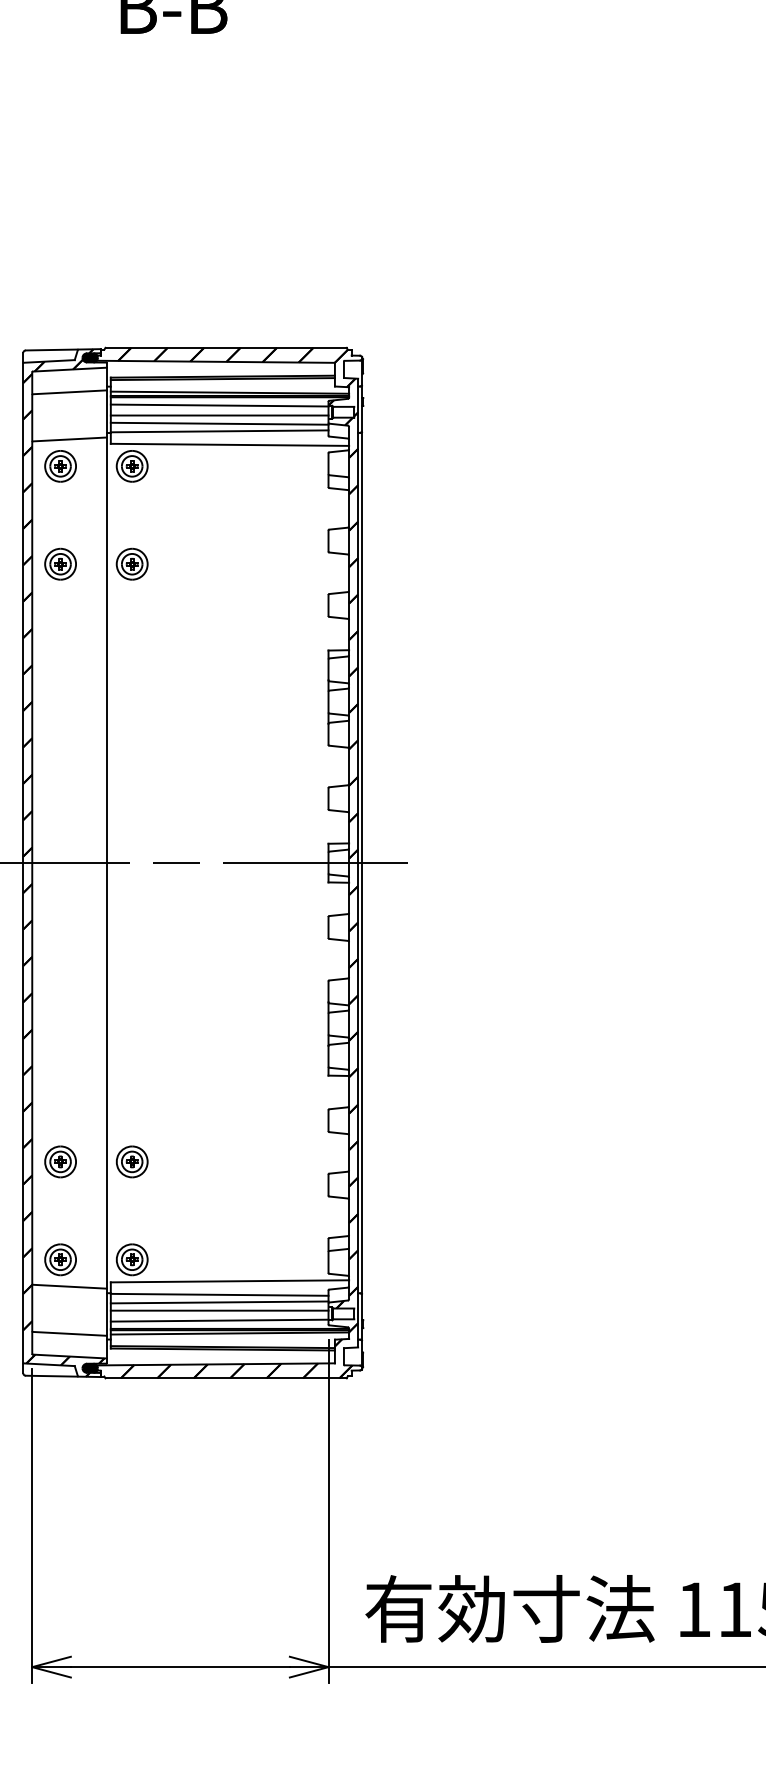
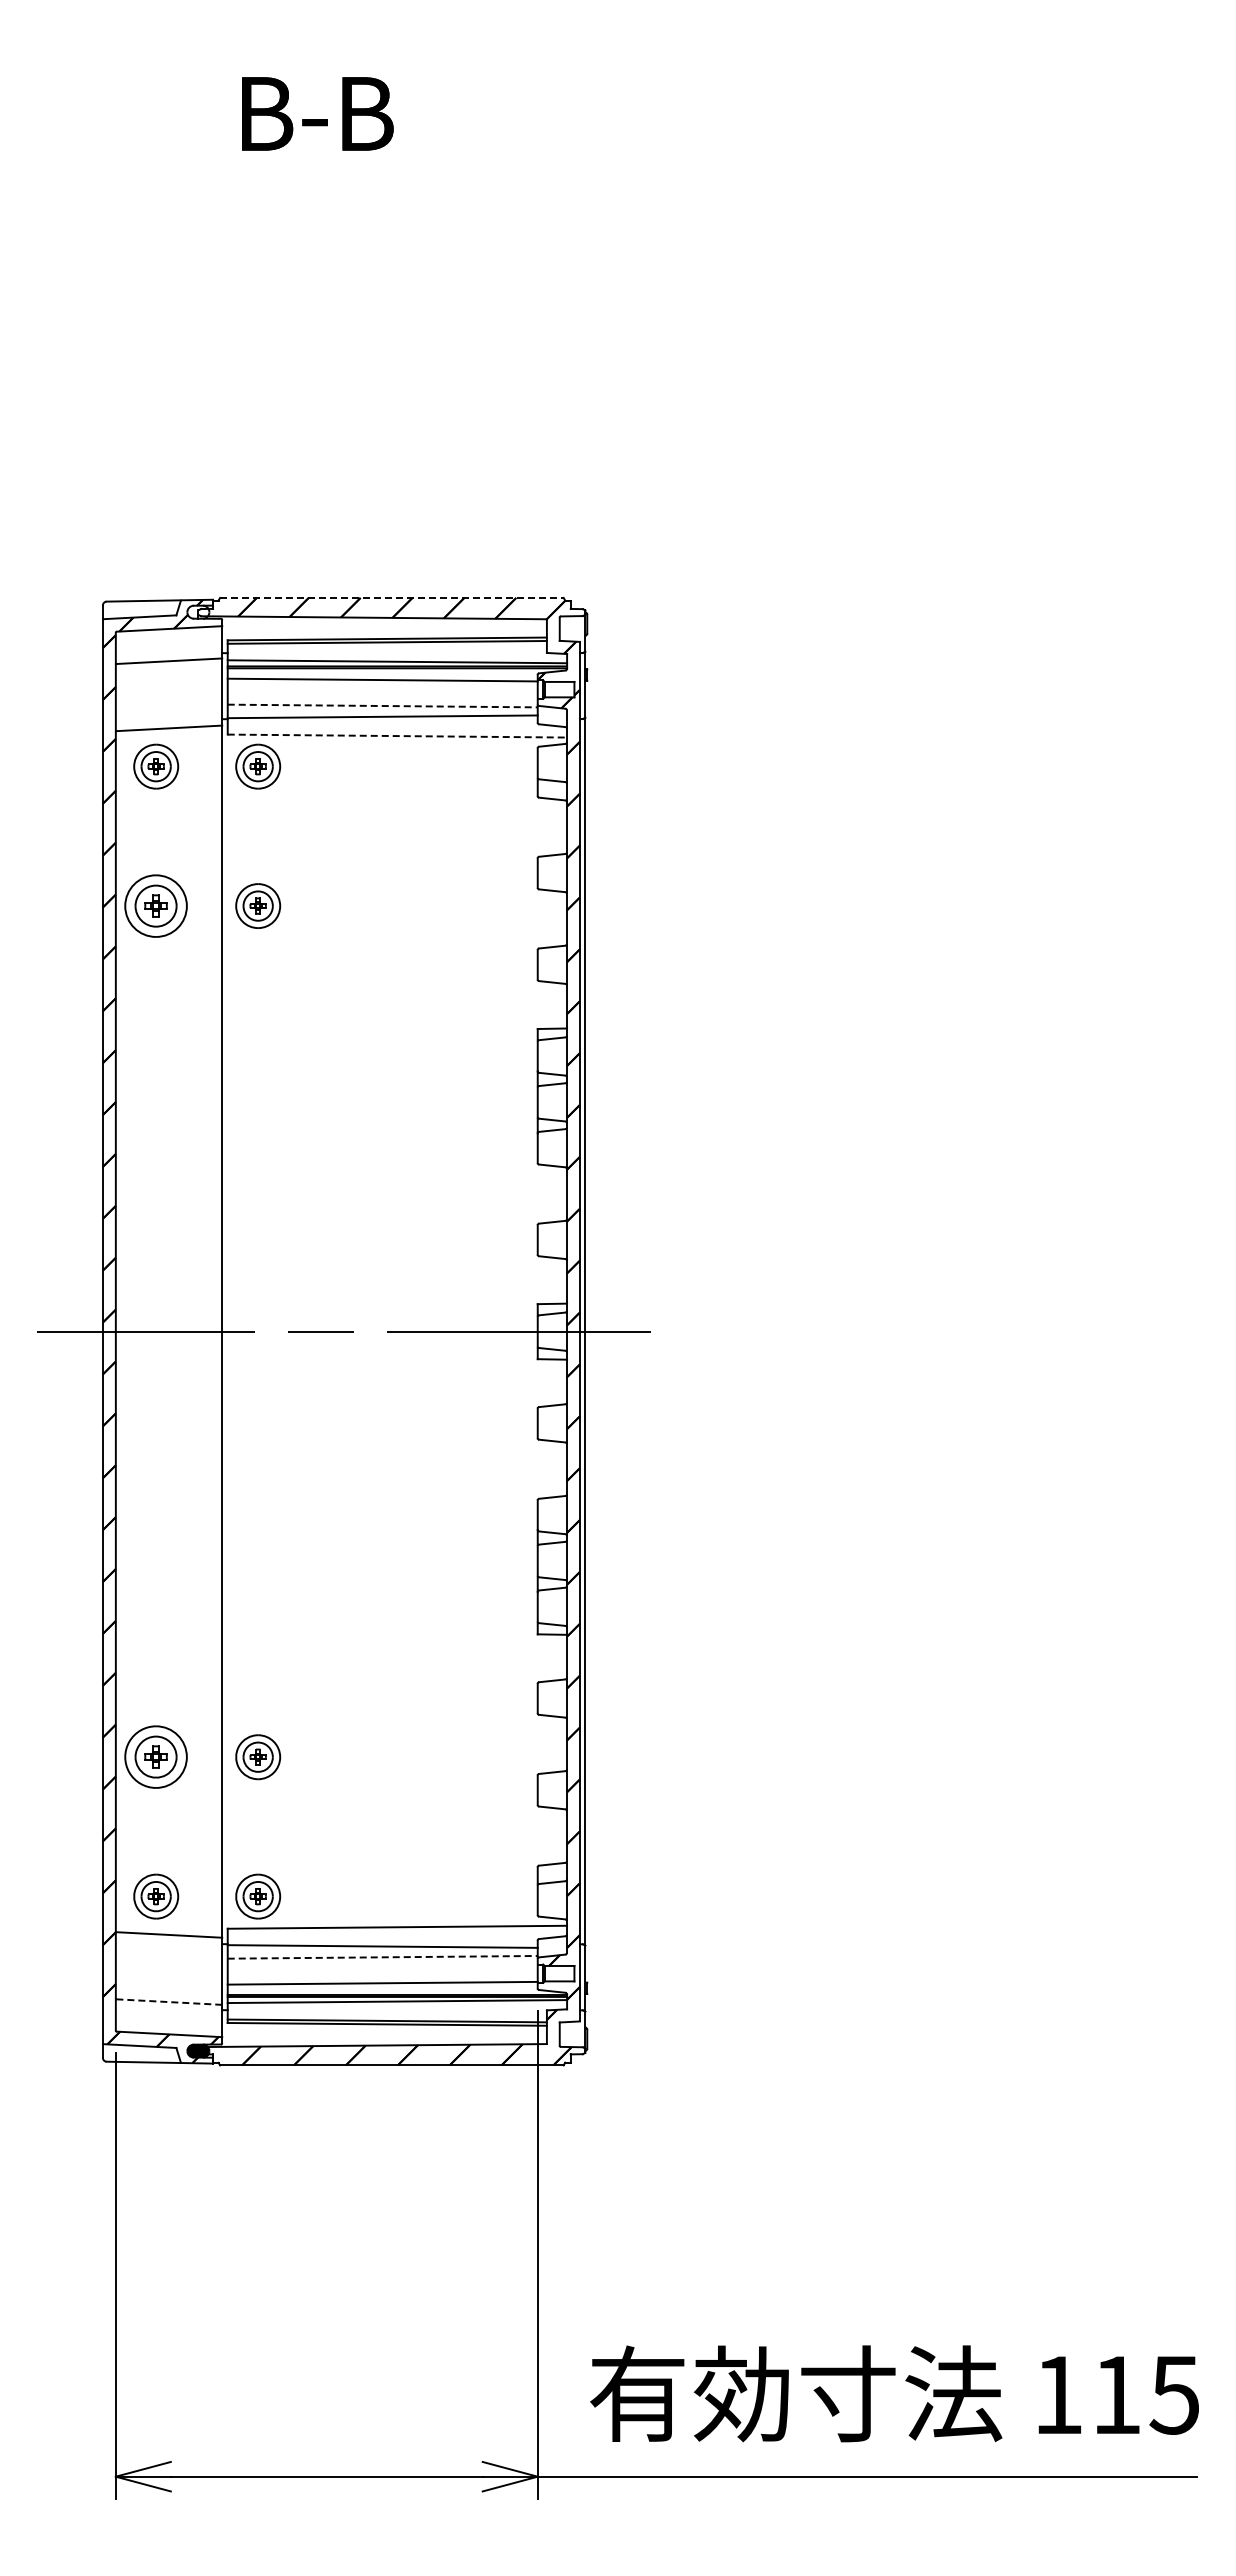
line: (225, 347) -> (391, 597), solid -> dashed
fill: (90, 357) -> (198, 611), removed
line: (219, 415) -> (382, 694), removed
line: (220, 424) -> (383, 706), solid -> dashed
line: (230, 445) -> (397, 736), solid -> dashed
part: (60, 563) -> (156, 905), size x1.4
part: (60, 1162) -> (156, 1757), size x1.4
line: (220, 1302) -> (383, 1957), solid -> dashed
line: (219, 1310) -> (382, 1969), removed
line: (69, 1334) -> (169, 2002), solid -> dashed

